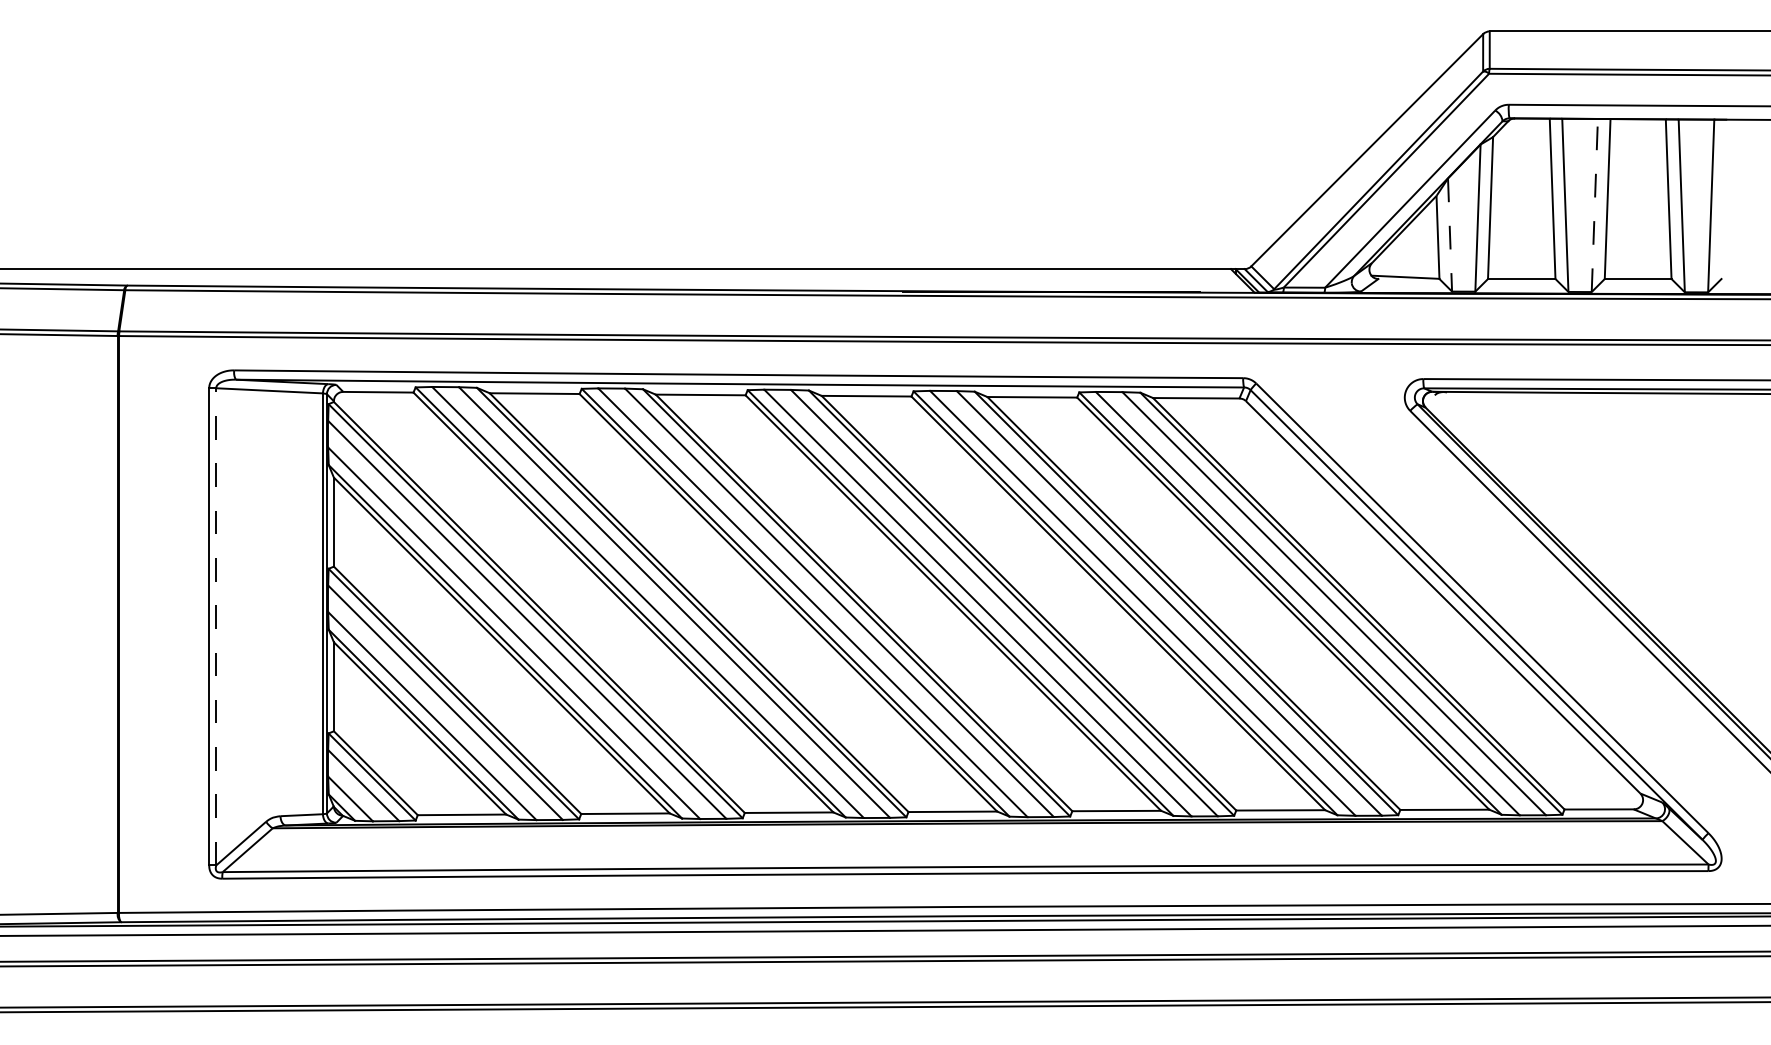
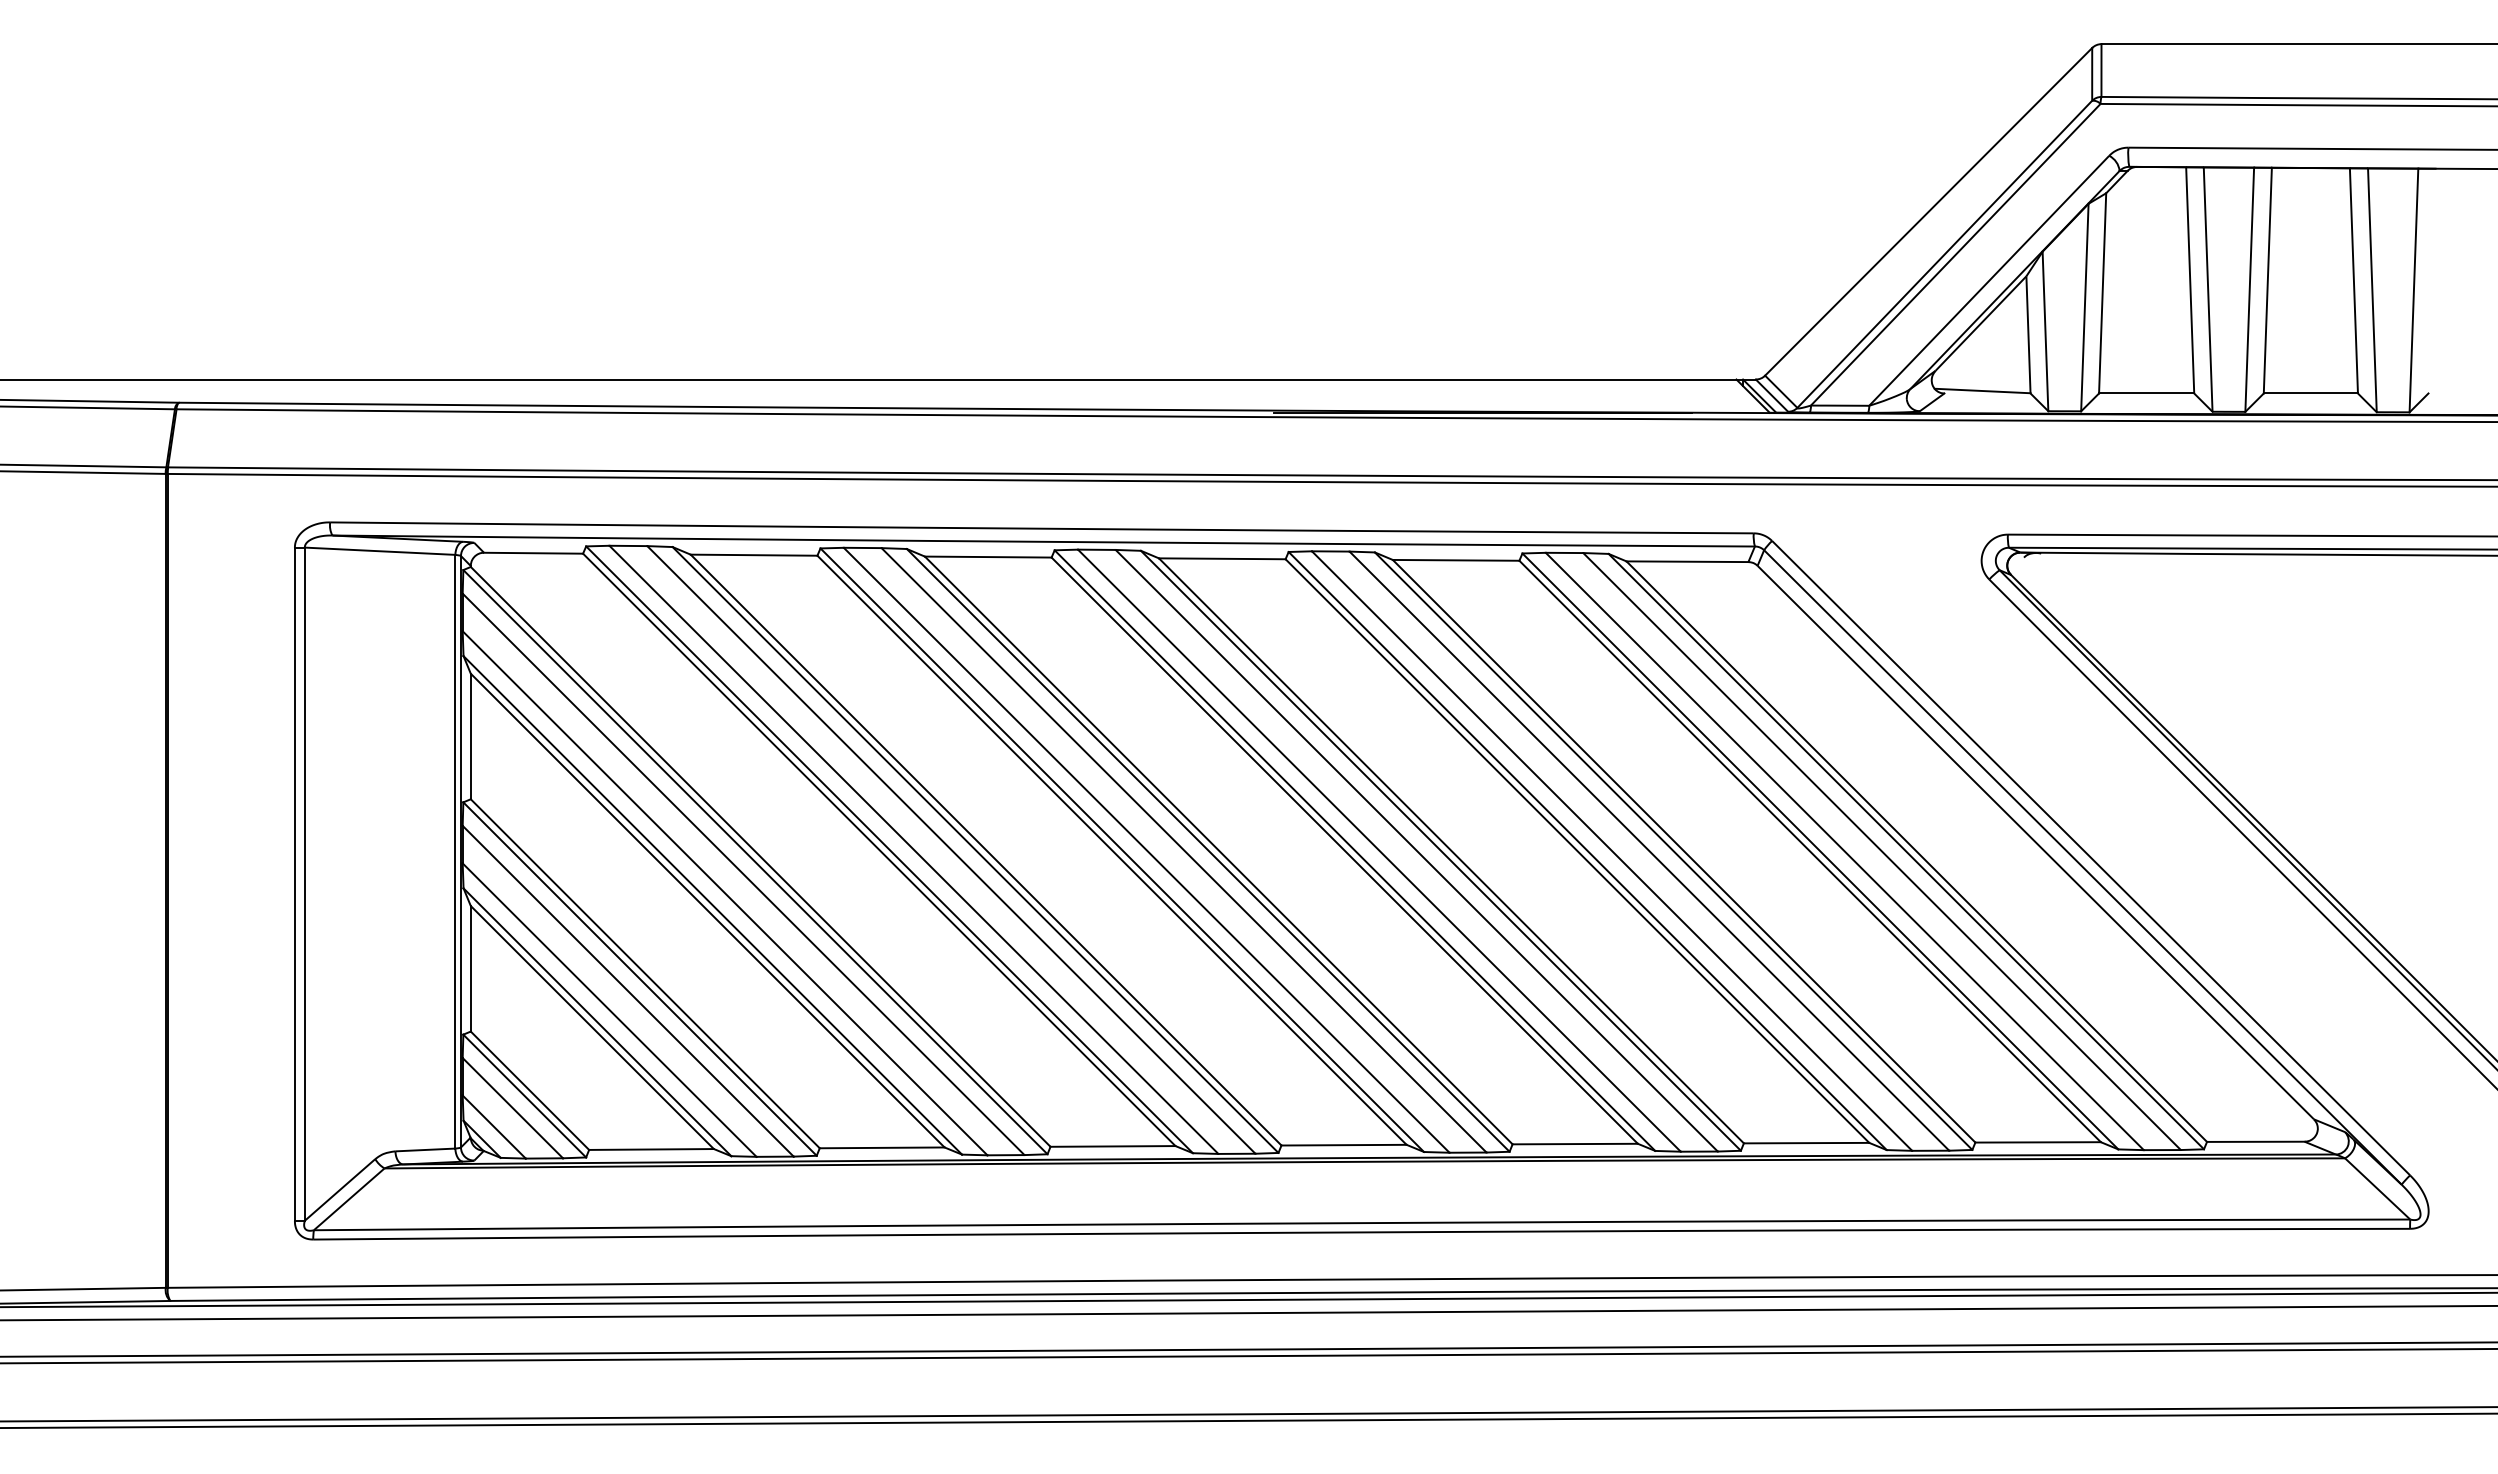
line: (1594, 205) -> (2249, 289), dashed -> solid
line: (1450, 235) -> (2045, 331), dashed -> solid
line: (216, 627) -> (304, 884), dashed -> solid

